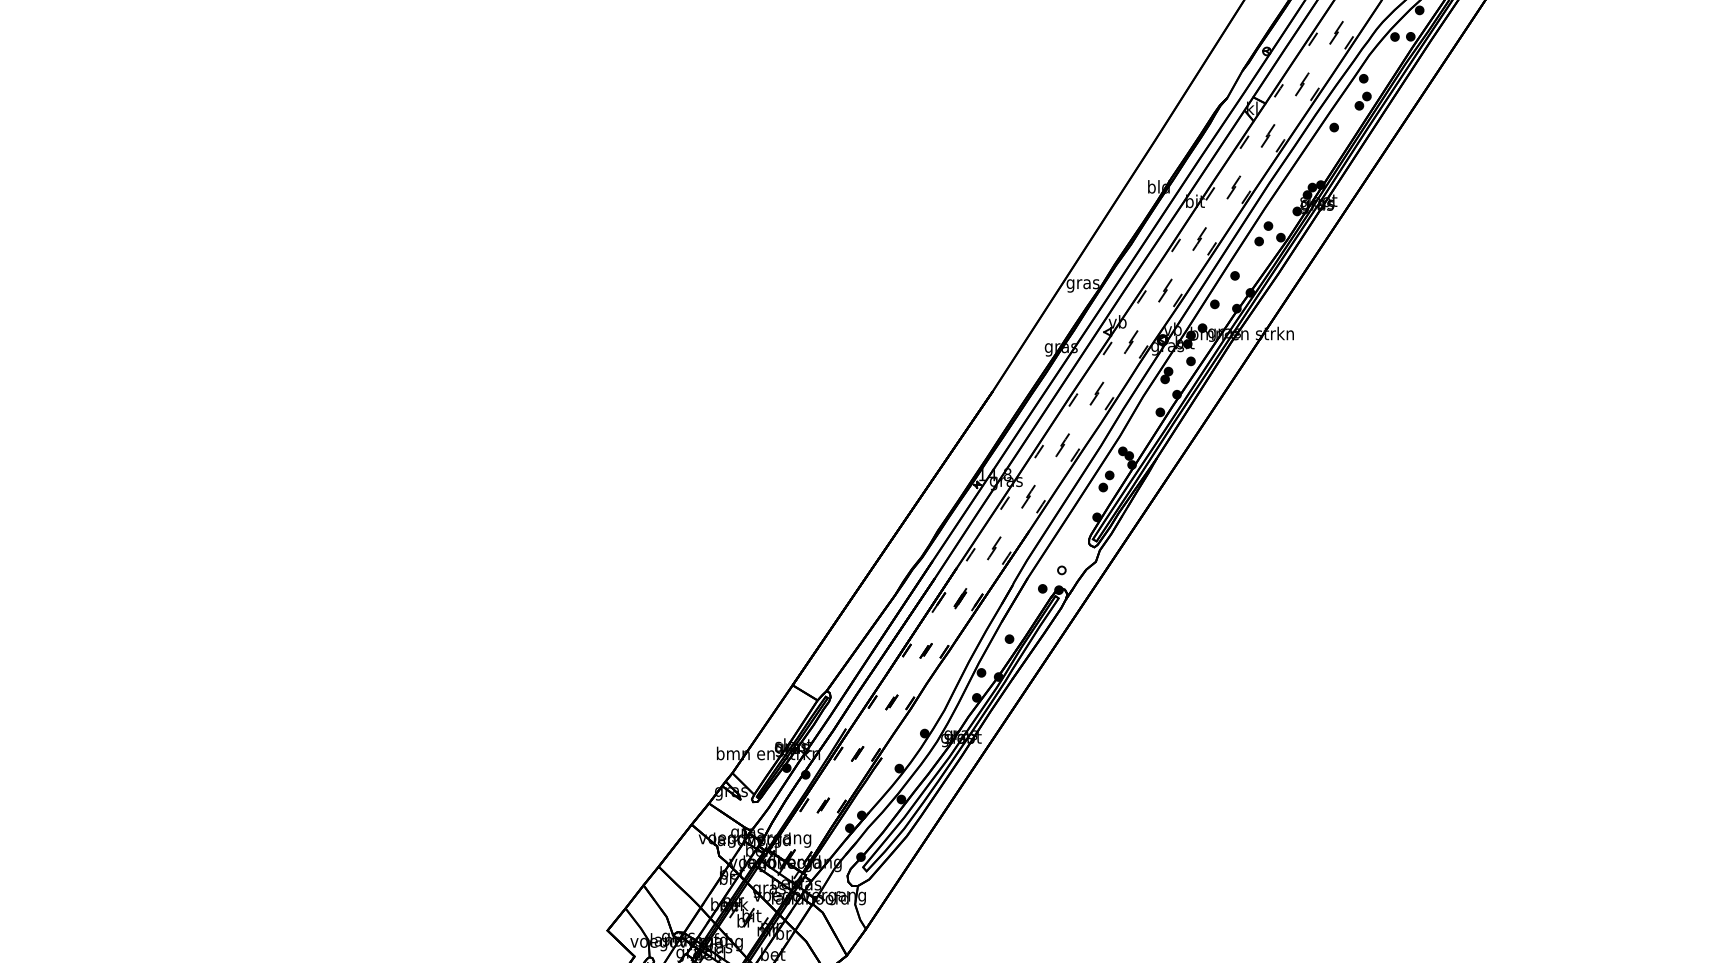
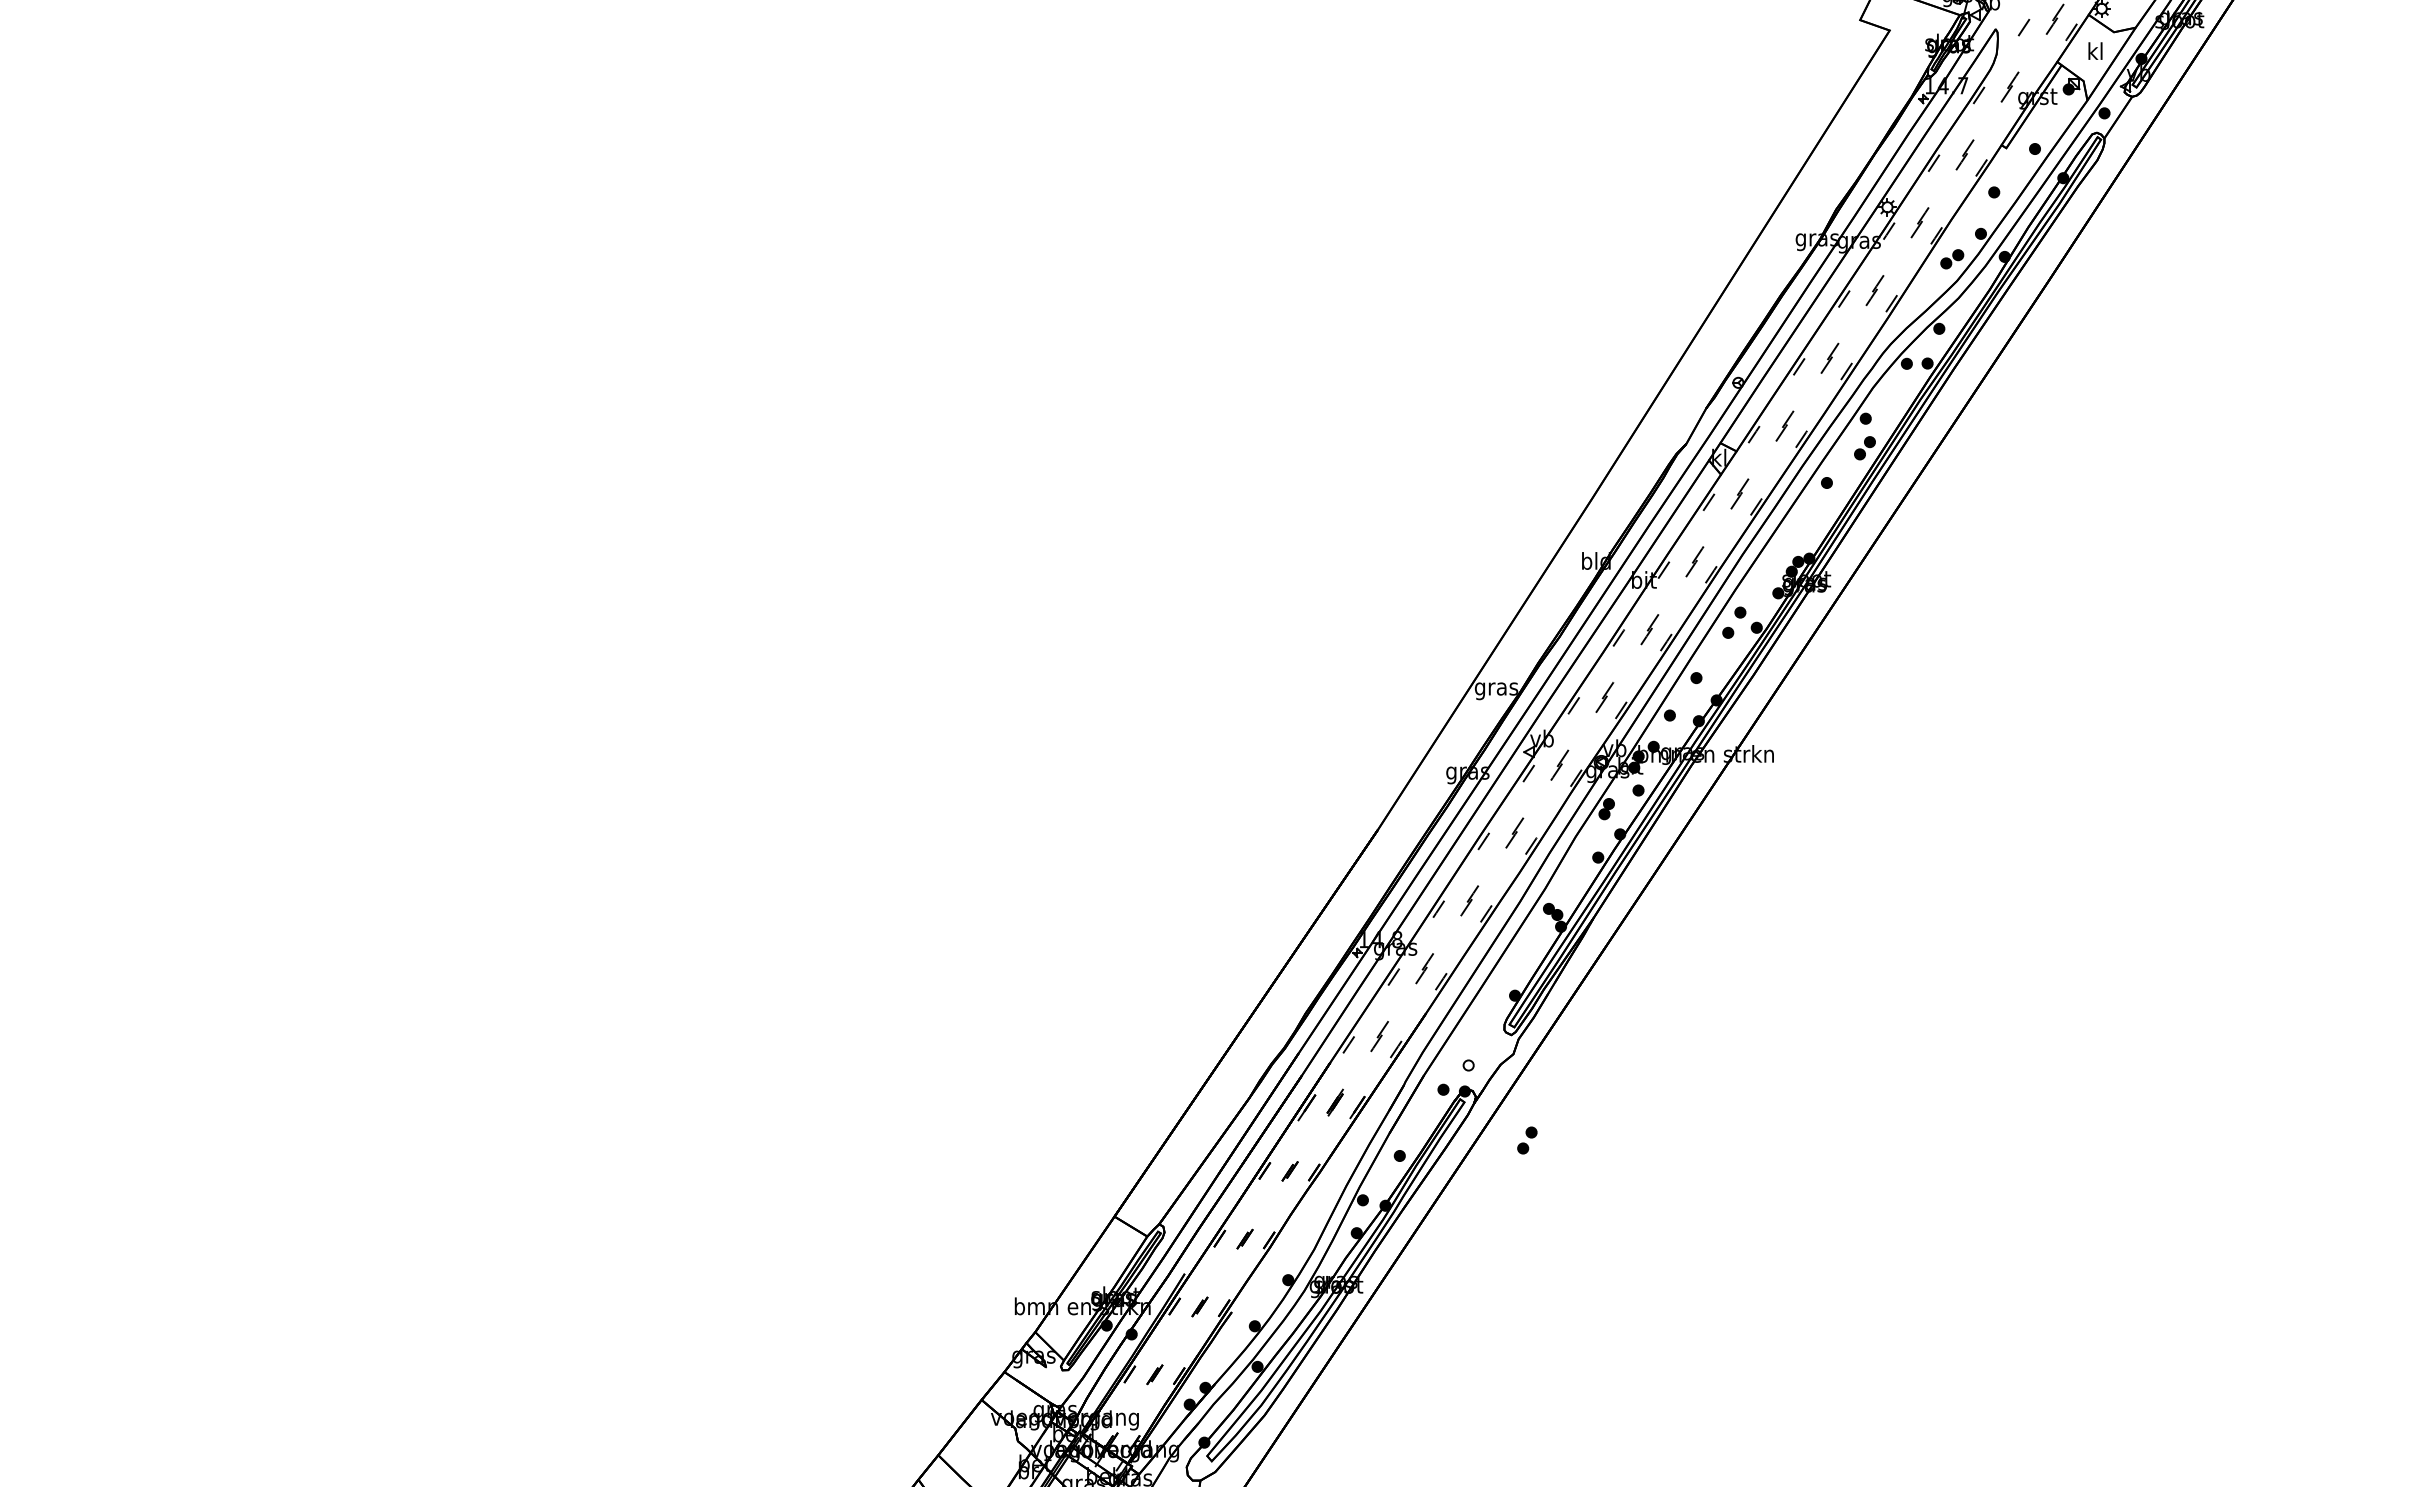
part: (1106, 481) -> (1527, 1140), moved

